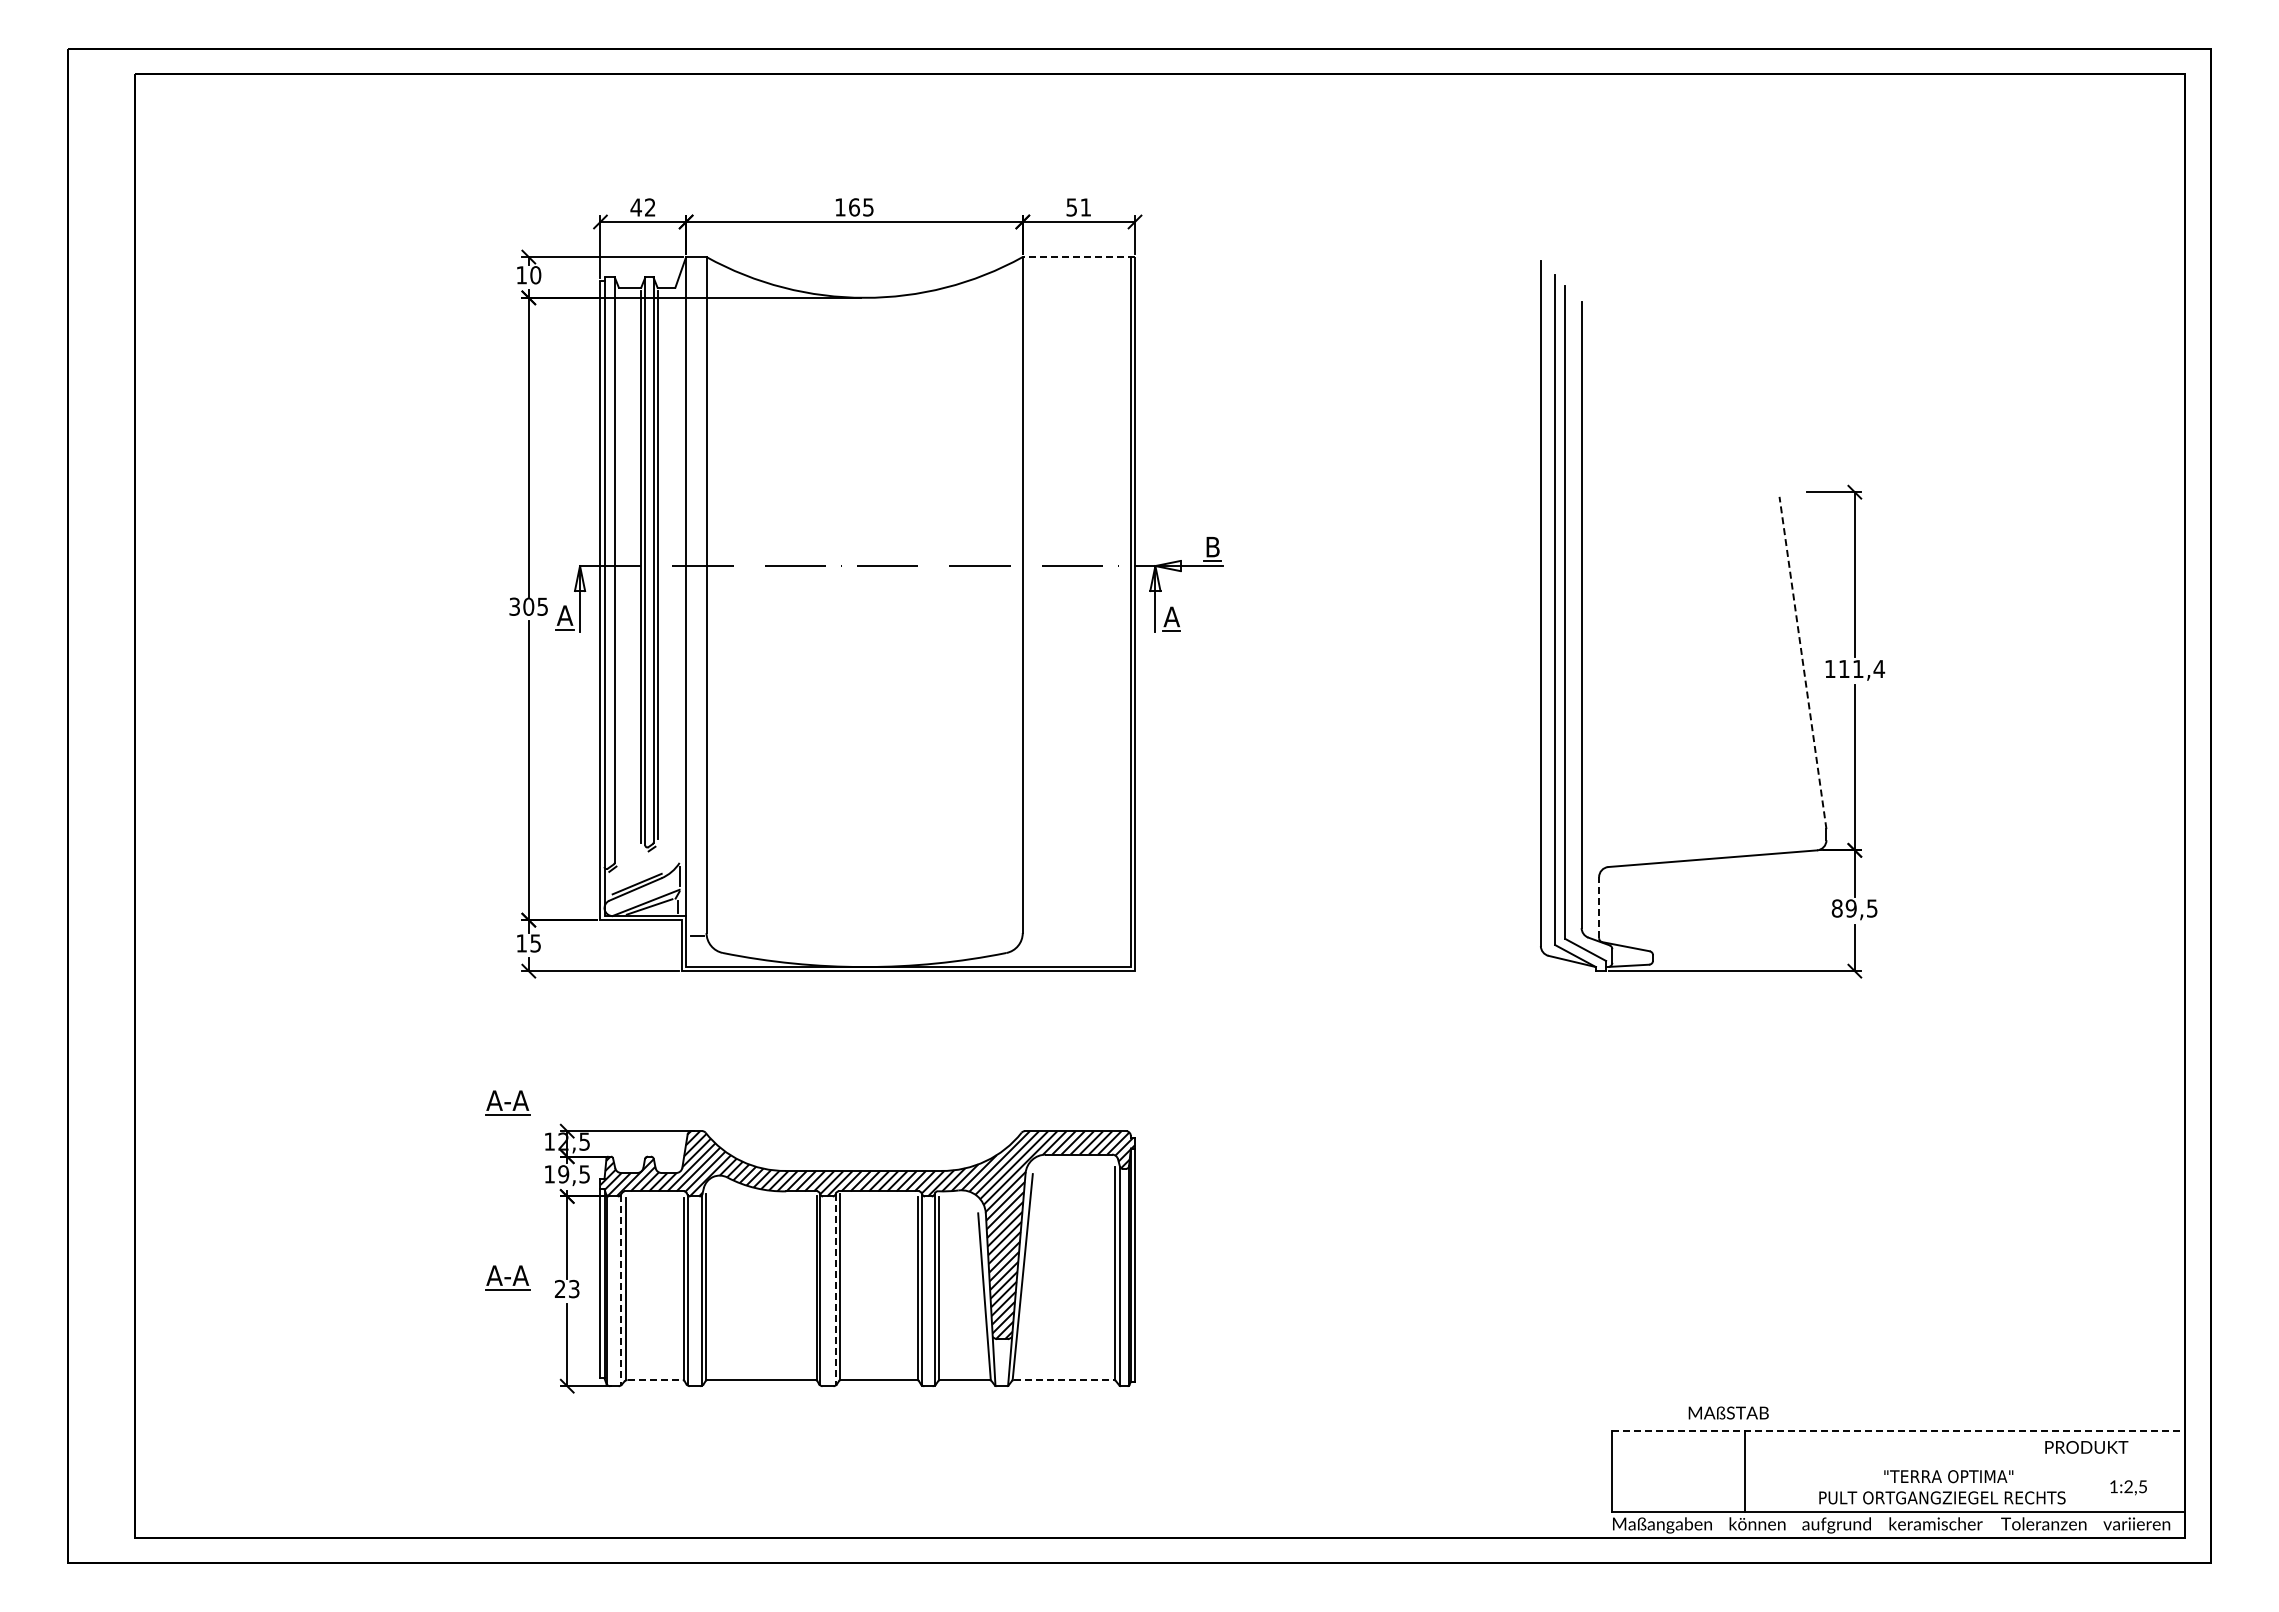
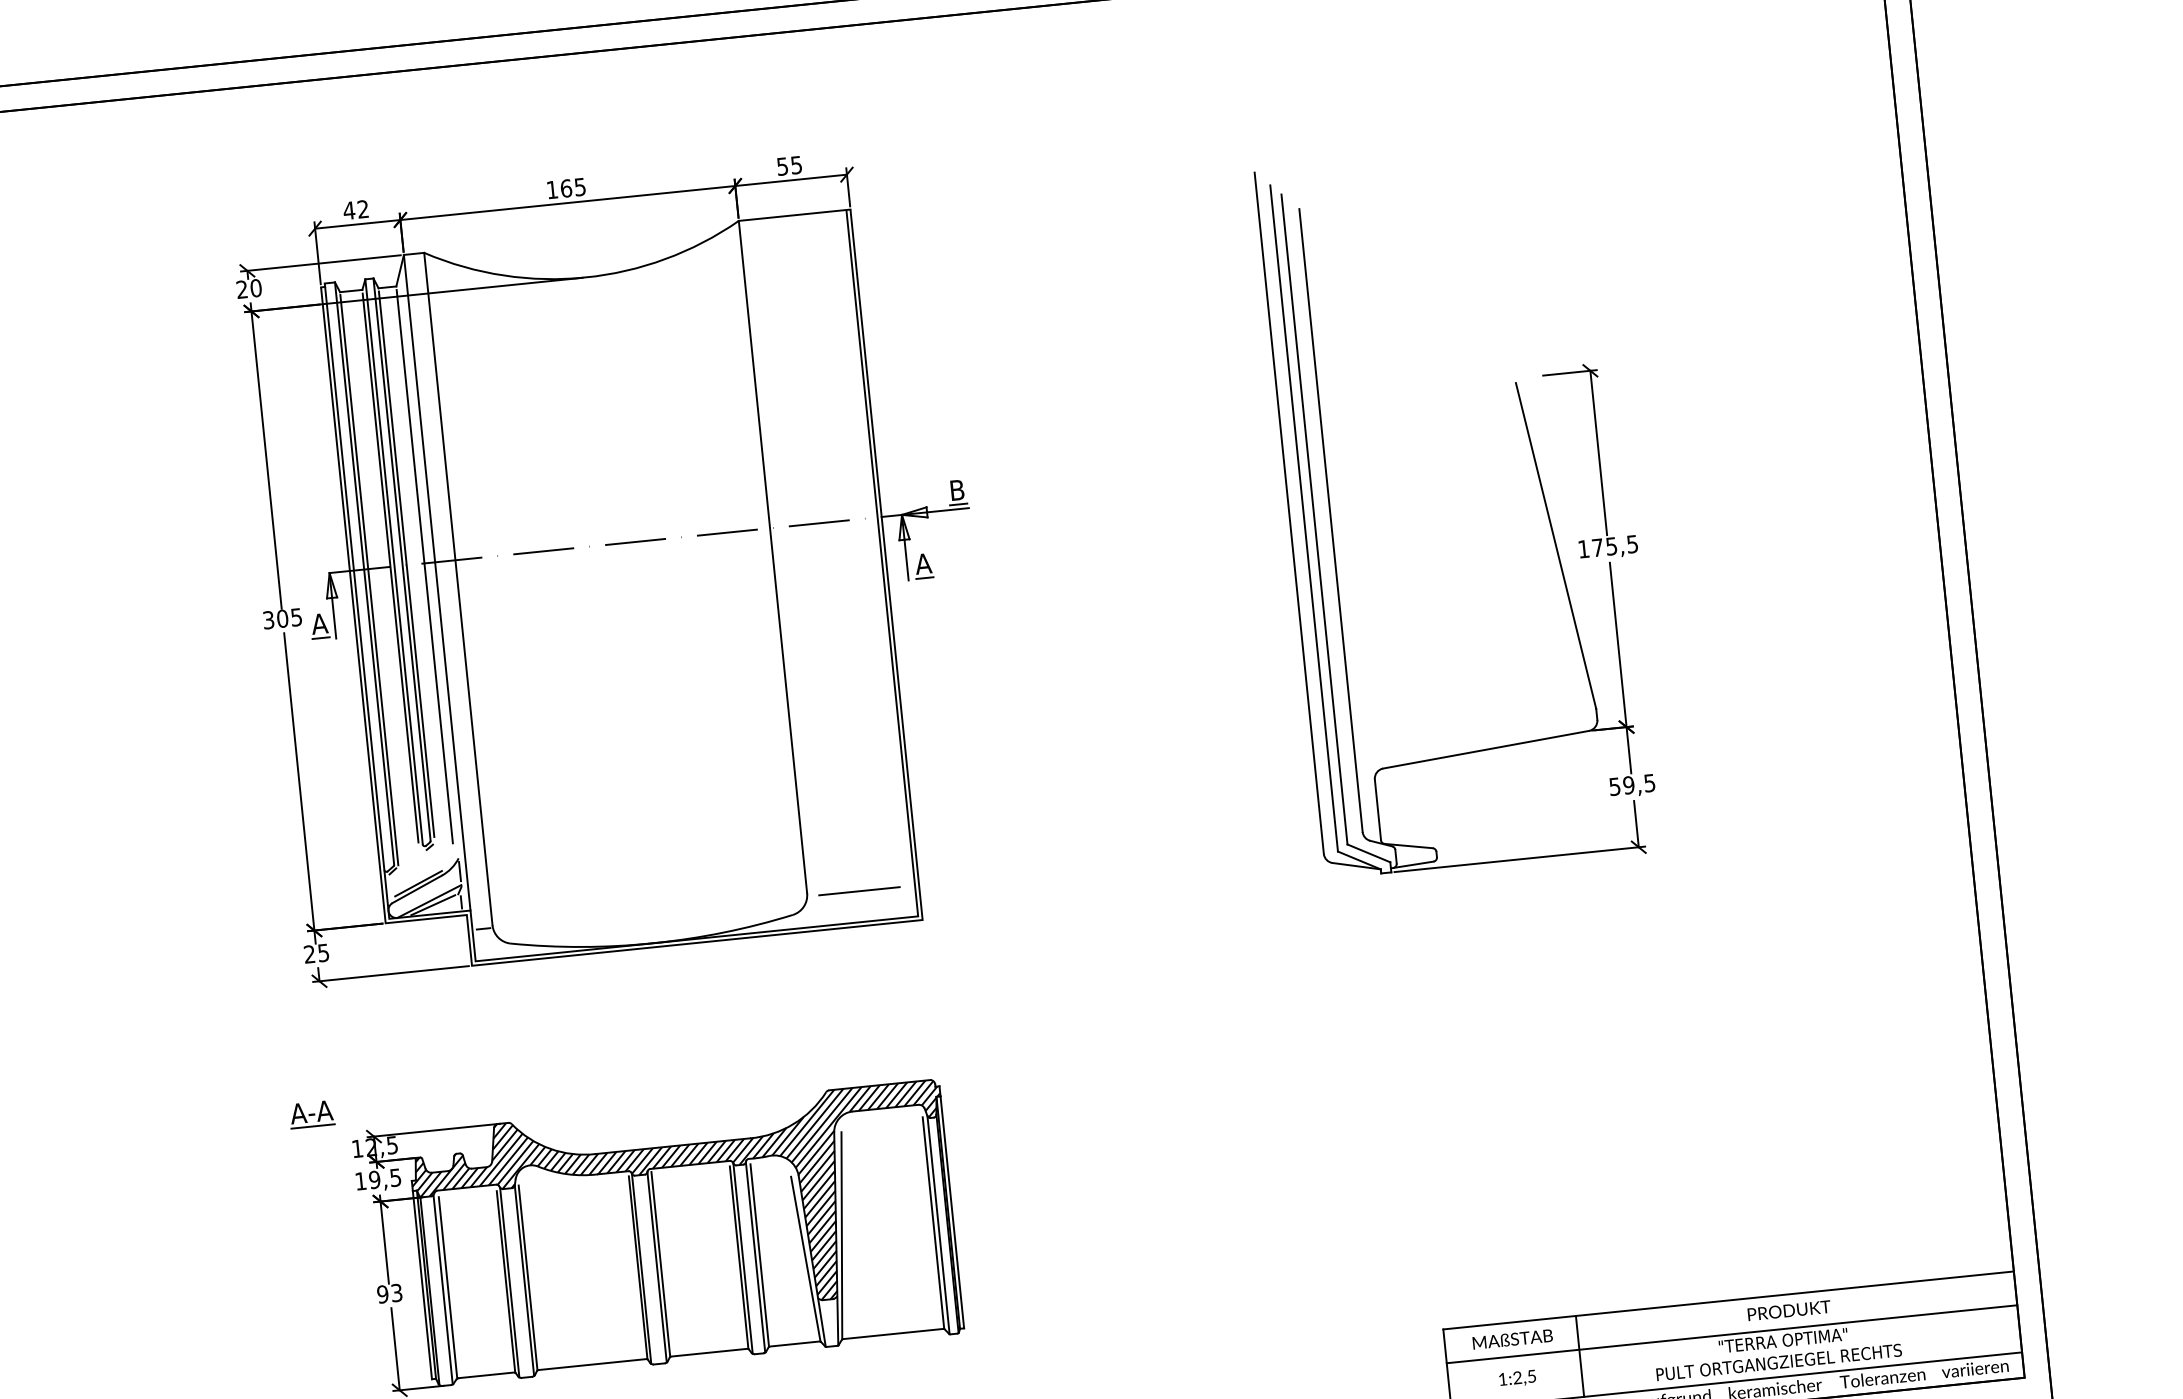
text: (1085, 207) -> (796, 165), 51 -> 55
line: (1078, 257) -> (794, 215), dashed -> solid
text: (521, 275) -> (241, 289), 10 -> 20
line: (675, 569) -> (424, 566), added
line: (618, 576) -> (368, 579), added
line: (1803, 663) -> (1556, 546), dashed -> solid
text: (1862, 669) -> (1615, 546), 111,4 -> 175,5
line: (1599, 907) -> (1378, 809), dashed -> solid
text: (1836, 908) -> (1614, 786), 89,5 -> 59,5
line: (1074, 936) -> (858, 891), added
text: (521, 943) -> (309, 954), 15 -> 25
part: (507, 1277) -> (329, 1288), removed
text: (559, 1289) -> (382, 1294), 23 -> 93
line: (835, 1289) -> (656, 1266), dashed -> solid
line: (620, 1290) -> (443, 1289), dashed -> solid
line: (655, 1380) -> (486, 1375), dashed -> solid
line: (1064, 1380) -> (893, 1334), dashed -> solid
text: (1728, 1412) -> (1512, 1338), moved
line: (1898, 1431) -> (1728, 1300), dashed -> solid
text: (2086, 1447) -> (1789, 1310), moved
line: (1898, 1465) -> (1732, 1334), added
text: (2128, 1487) -> (1517, 1378), moved

